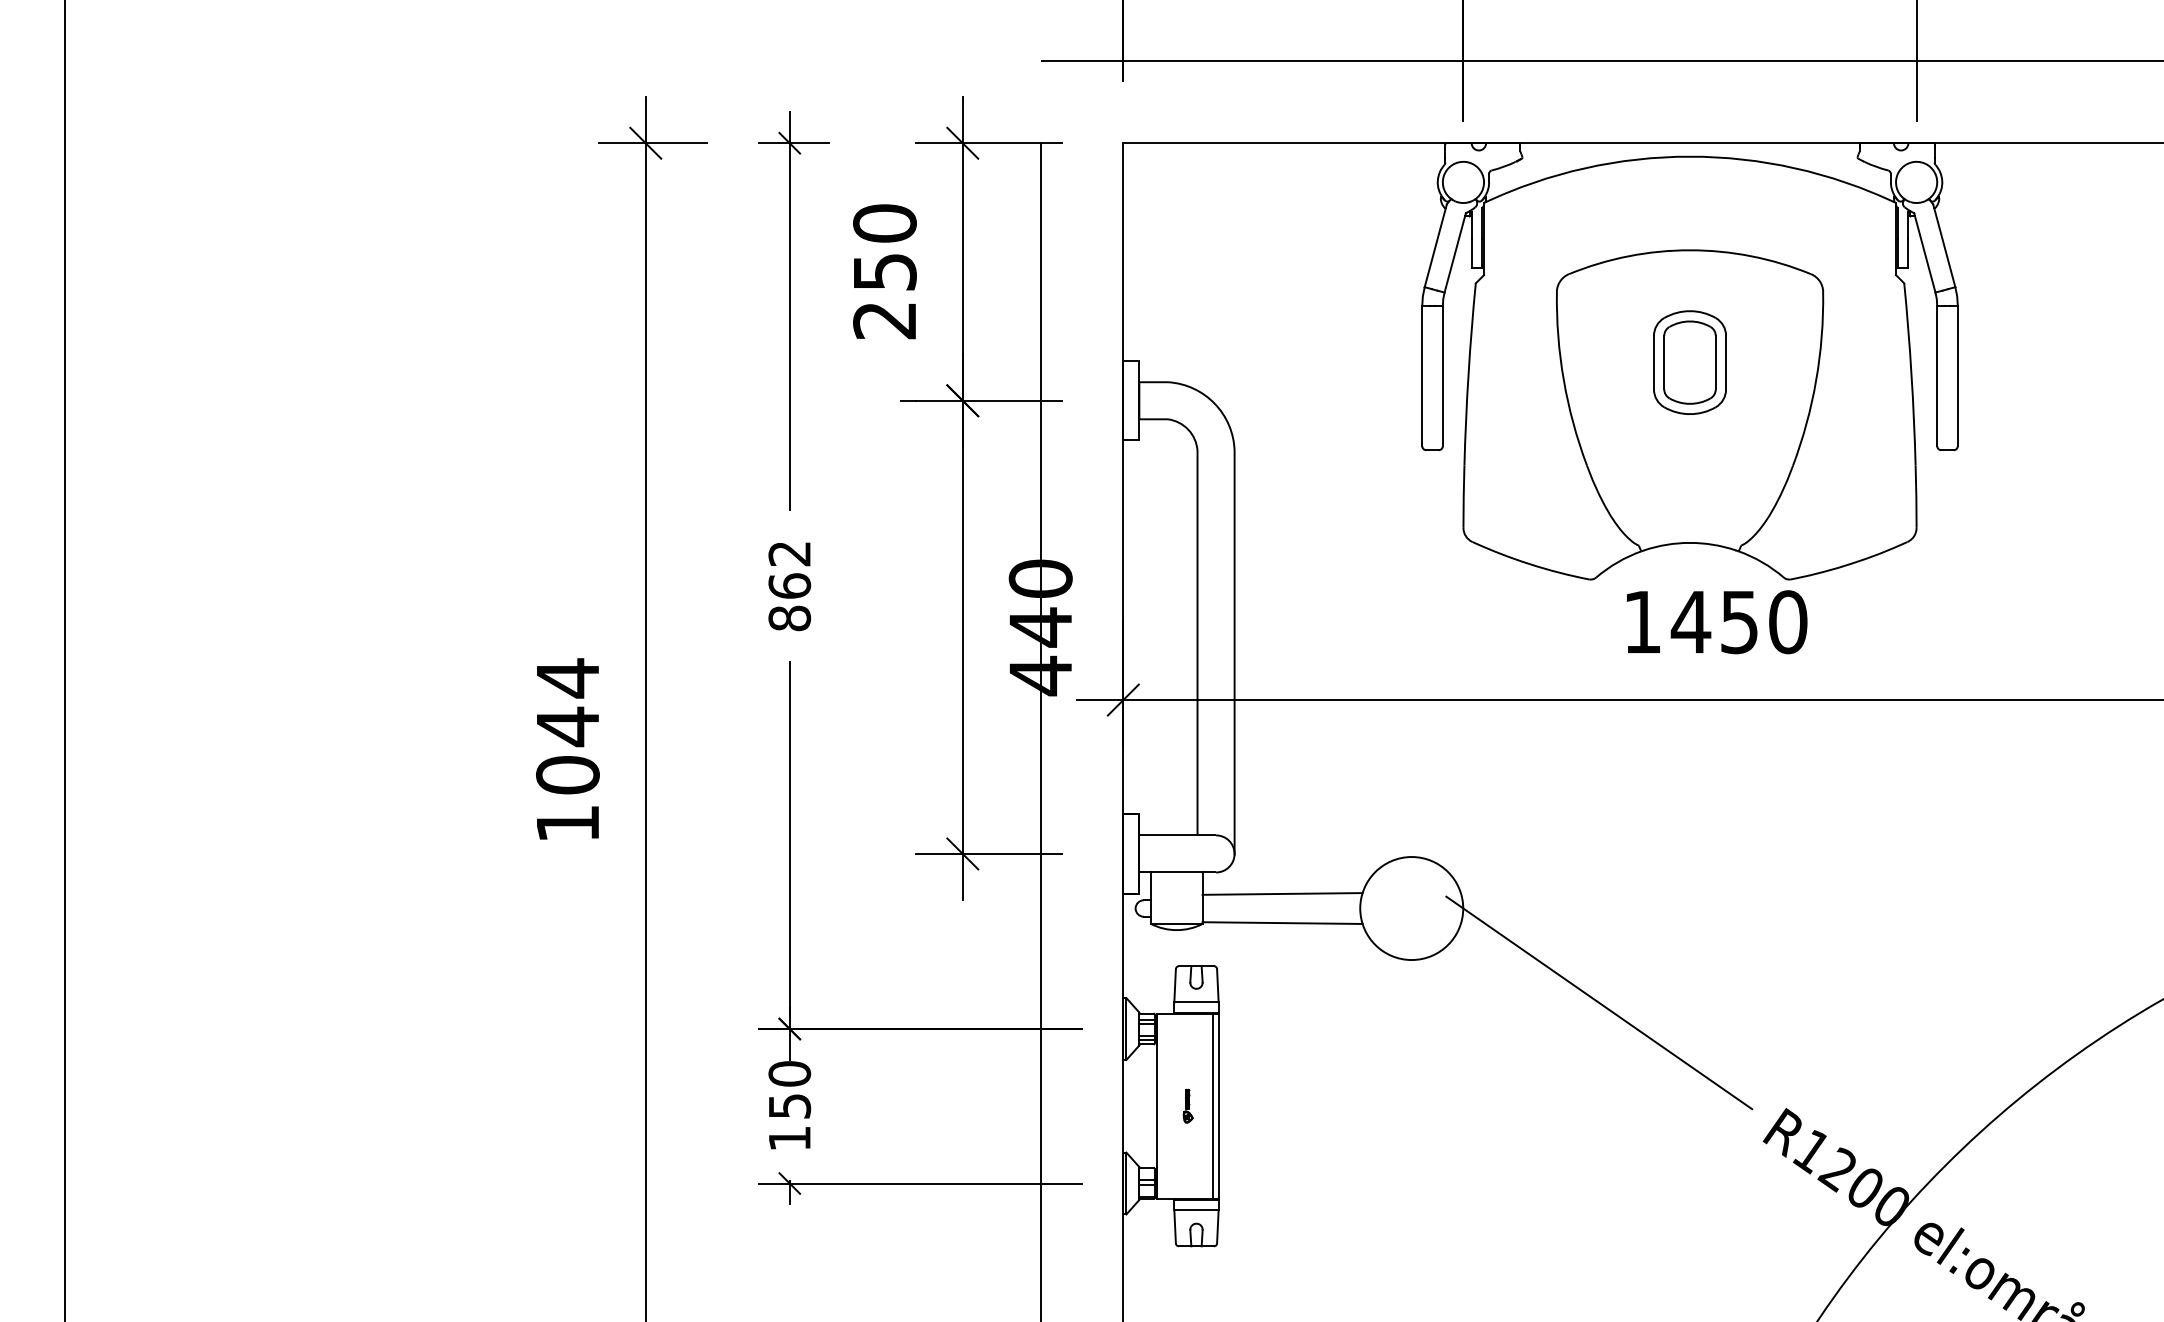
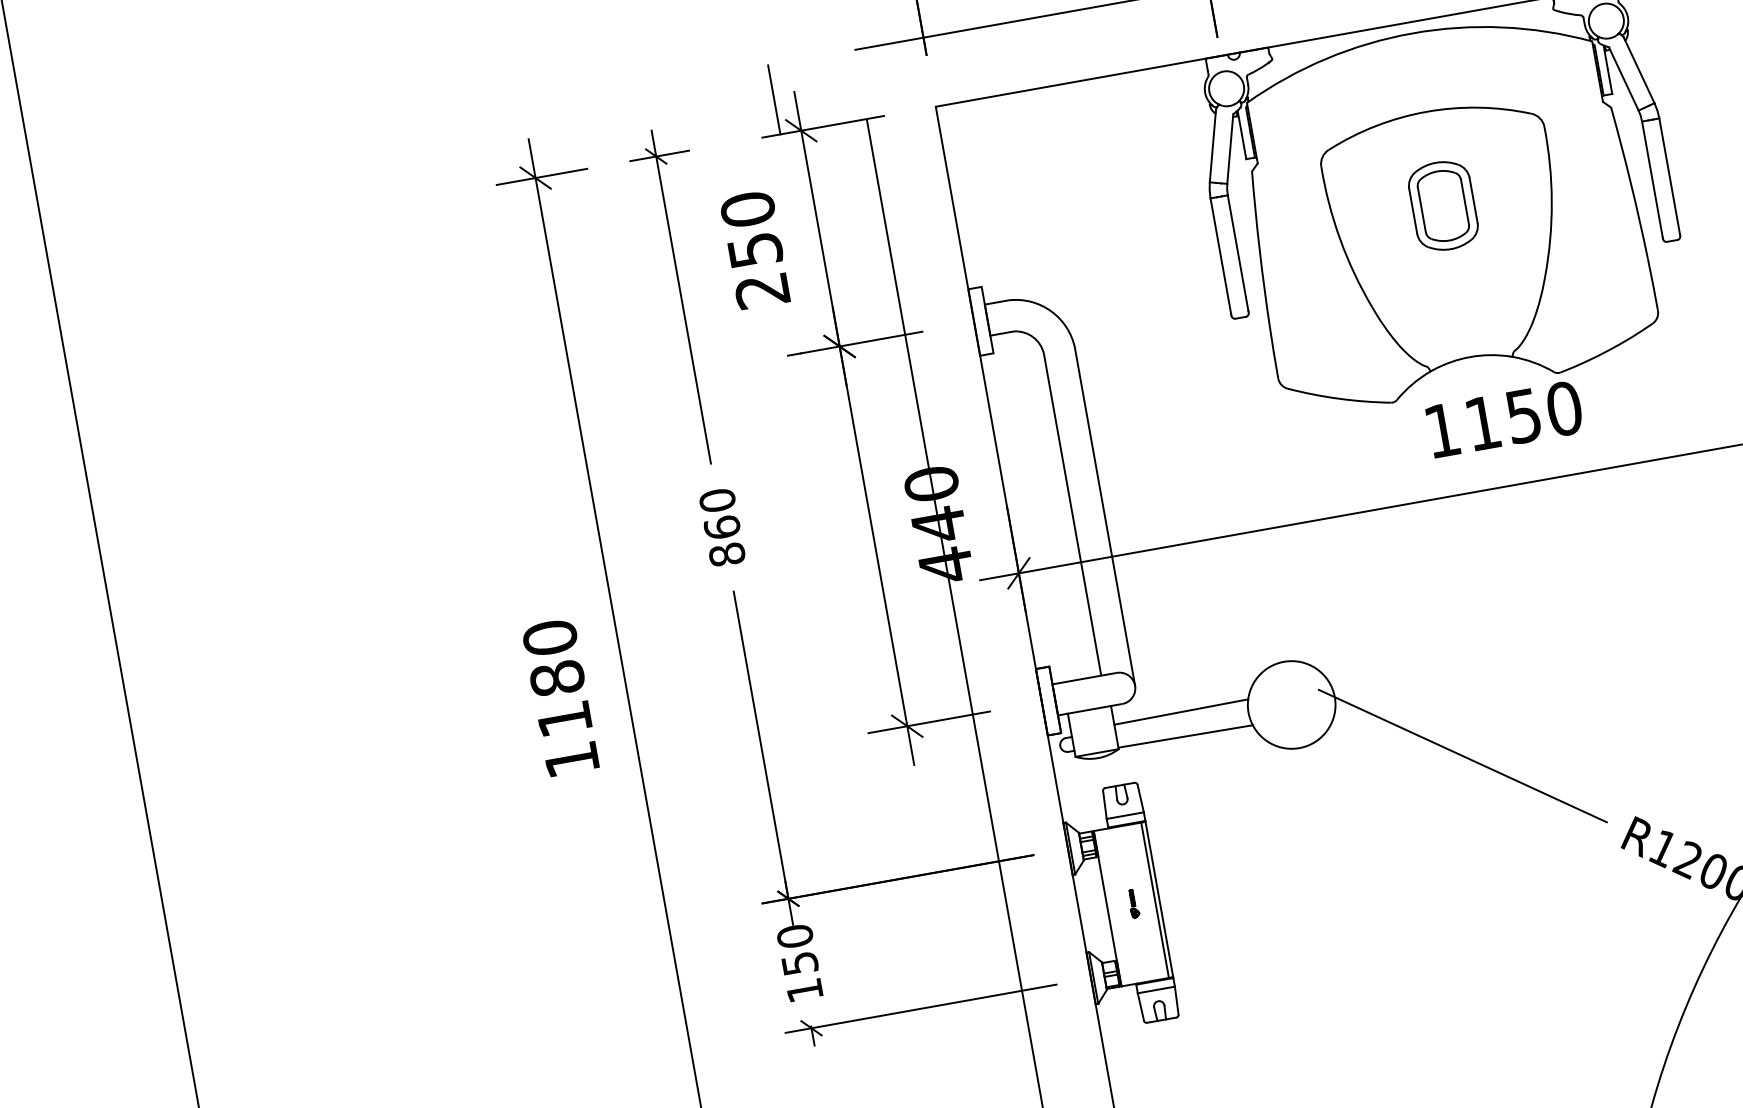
line: (937, 101) -> (773, 99), added
text: (789, 553) -> (717, 500), 862 -> 860
text: (1690, 622) -> (1482, 423), 1450 -> 1150
text: (567, 726) -> (557, 678), 1044 -> 1180

